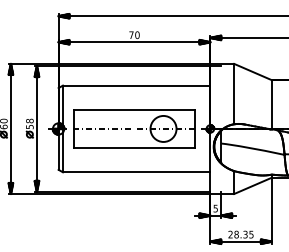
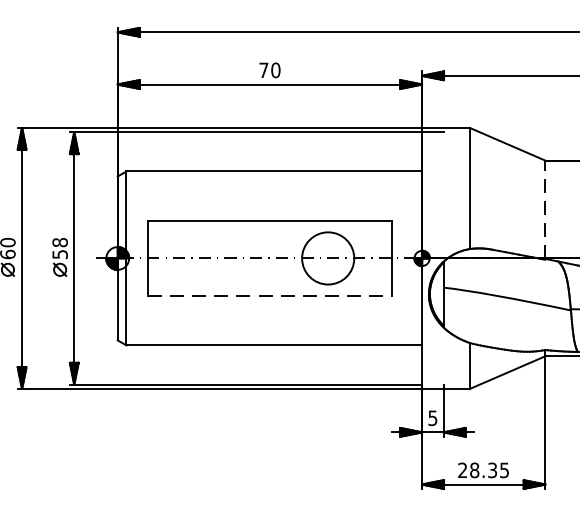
line: (271, 104) -> (544, 209), solid -> dashed
line: (134, 147) -> (269, 295), solid -> dashed

